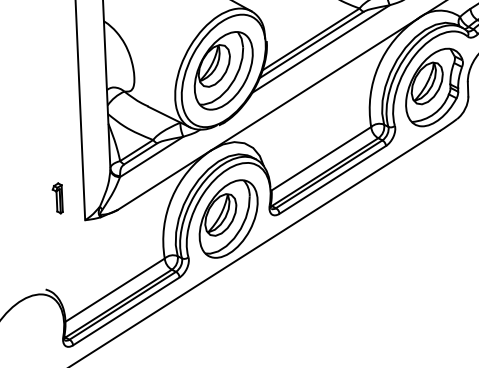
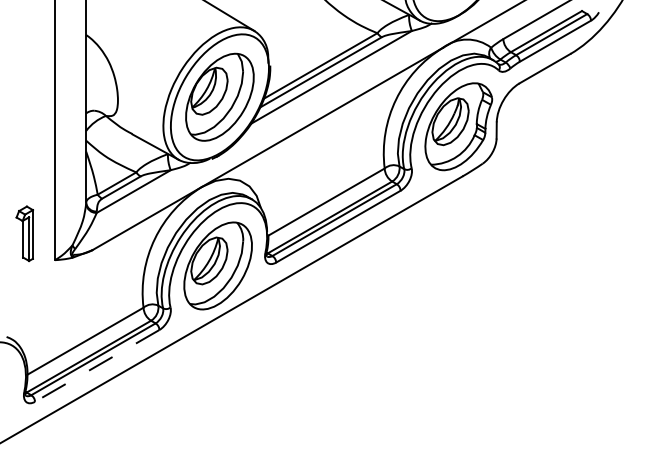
part: (57, 198) -> (24, 234), size x1.6
line: (126, 311) -> (97, 365), solid -> dashed

